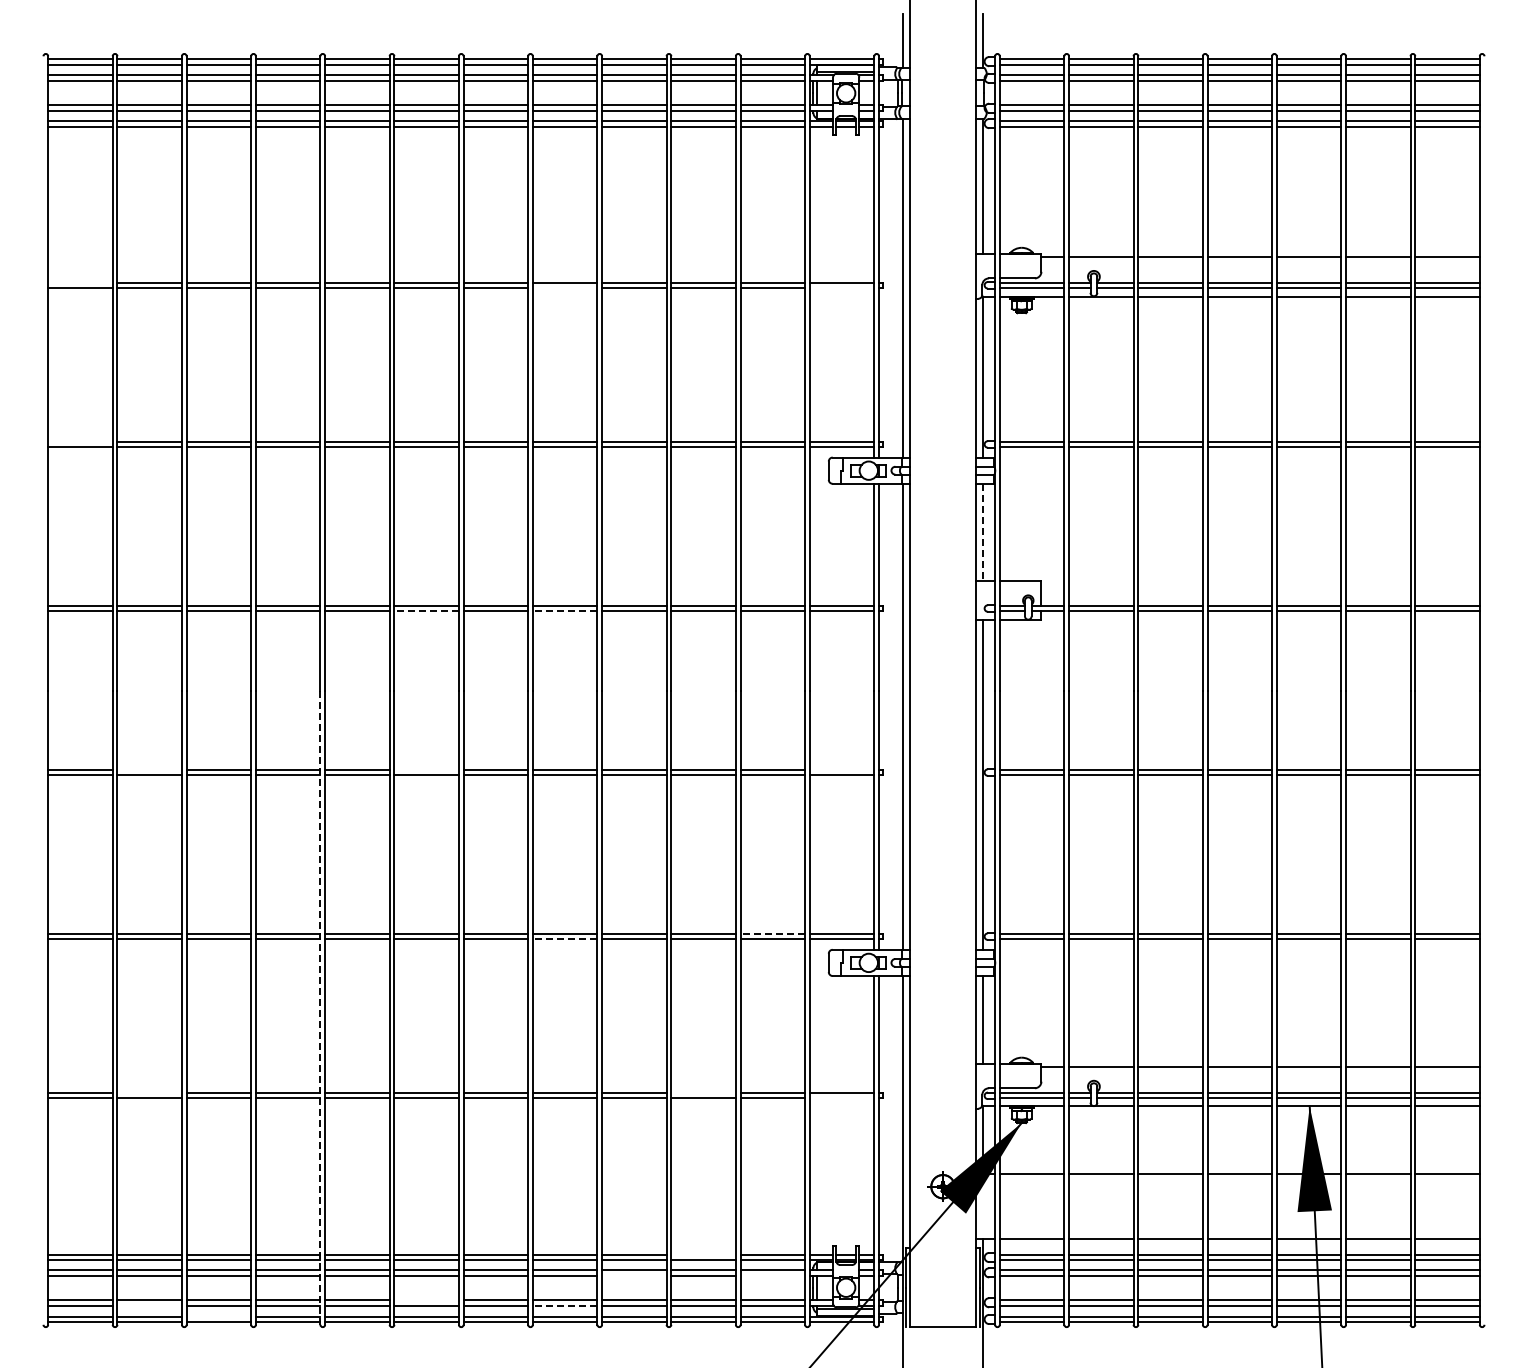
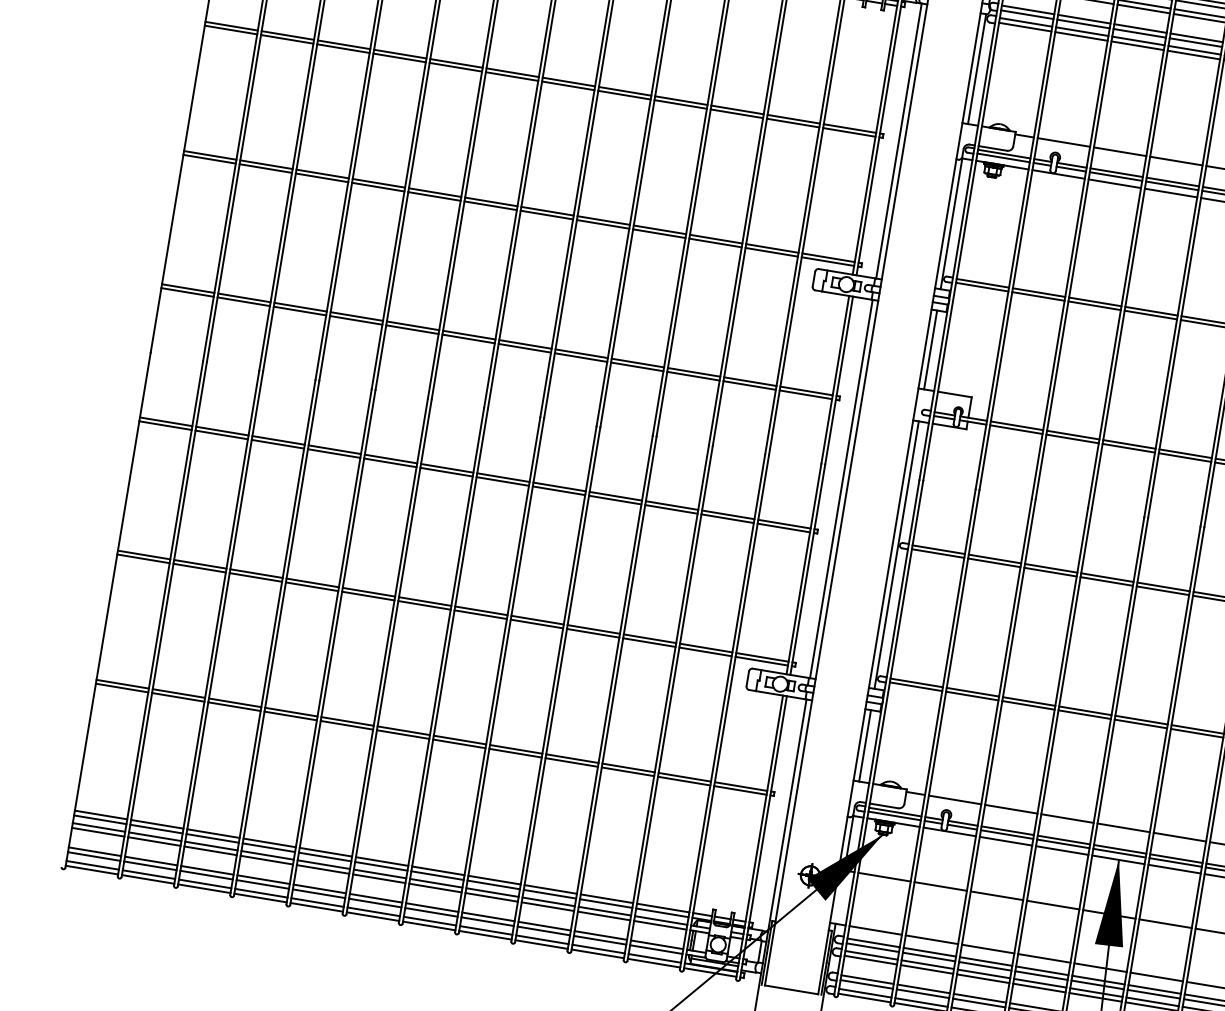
line: (80, 282) -> (231, 25), added
line: (564, 287) -> (624, 94), added
line: (841, 287) -> (848, 132), added
line: (80, 442) -> (210, 155), added
line: (982, 532) -> (930, 350), dashed -> solid
line: (426, 610) -> (468, 338), dashed -> solid
line: (564, 610) -> (580, 357), dashed -> solid
line: (149, 770) -> (222, 431), added
line: (426, 770) -> (447, 468), added
line: (841, 770) -> (783, 524), added
line: (772, 934) -> (705, 648), dashed -> solid
line: (564, 939) -> (536, 624), dashed -> solid
line: (320, 1008) -> (329, 647), dashed -> solid
line: (149, 1093) -> (178, 693), added
line: (703, 1093) -> (628, 767), added
line: (841, 1098) -> (739, 790), added
line: (703, 1254) -> (606, 898), added
line: (634, 1275) -> (548, 906), added
line: (772, 1275) -> (660, 925), added
line: (426, 1299) -> (375, 898), added
line: (149, 1305) -> (150, 865), added
line: (564, 1305) -> (487, 921), dashed -> solid
line: (218, 1316) -> (204, 883), added

